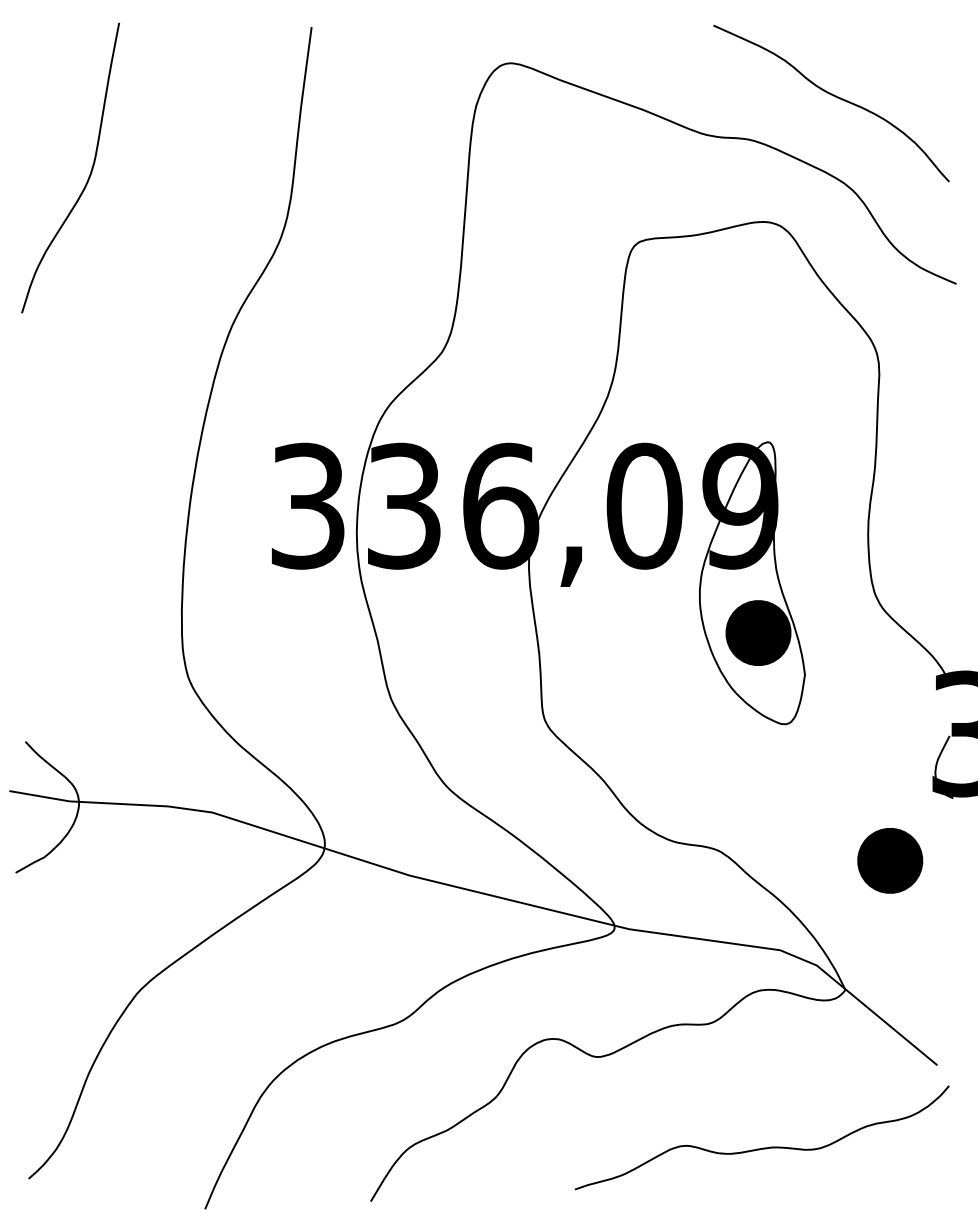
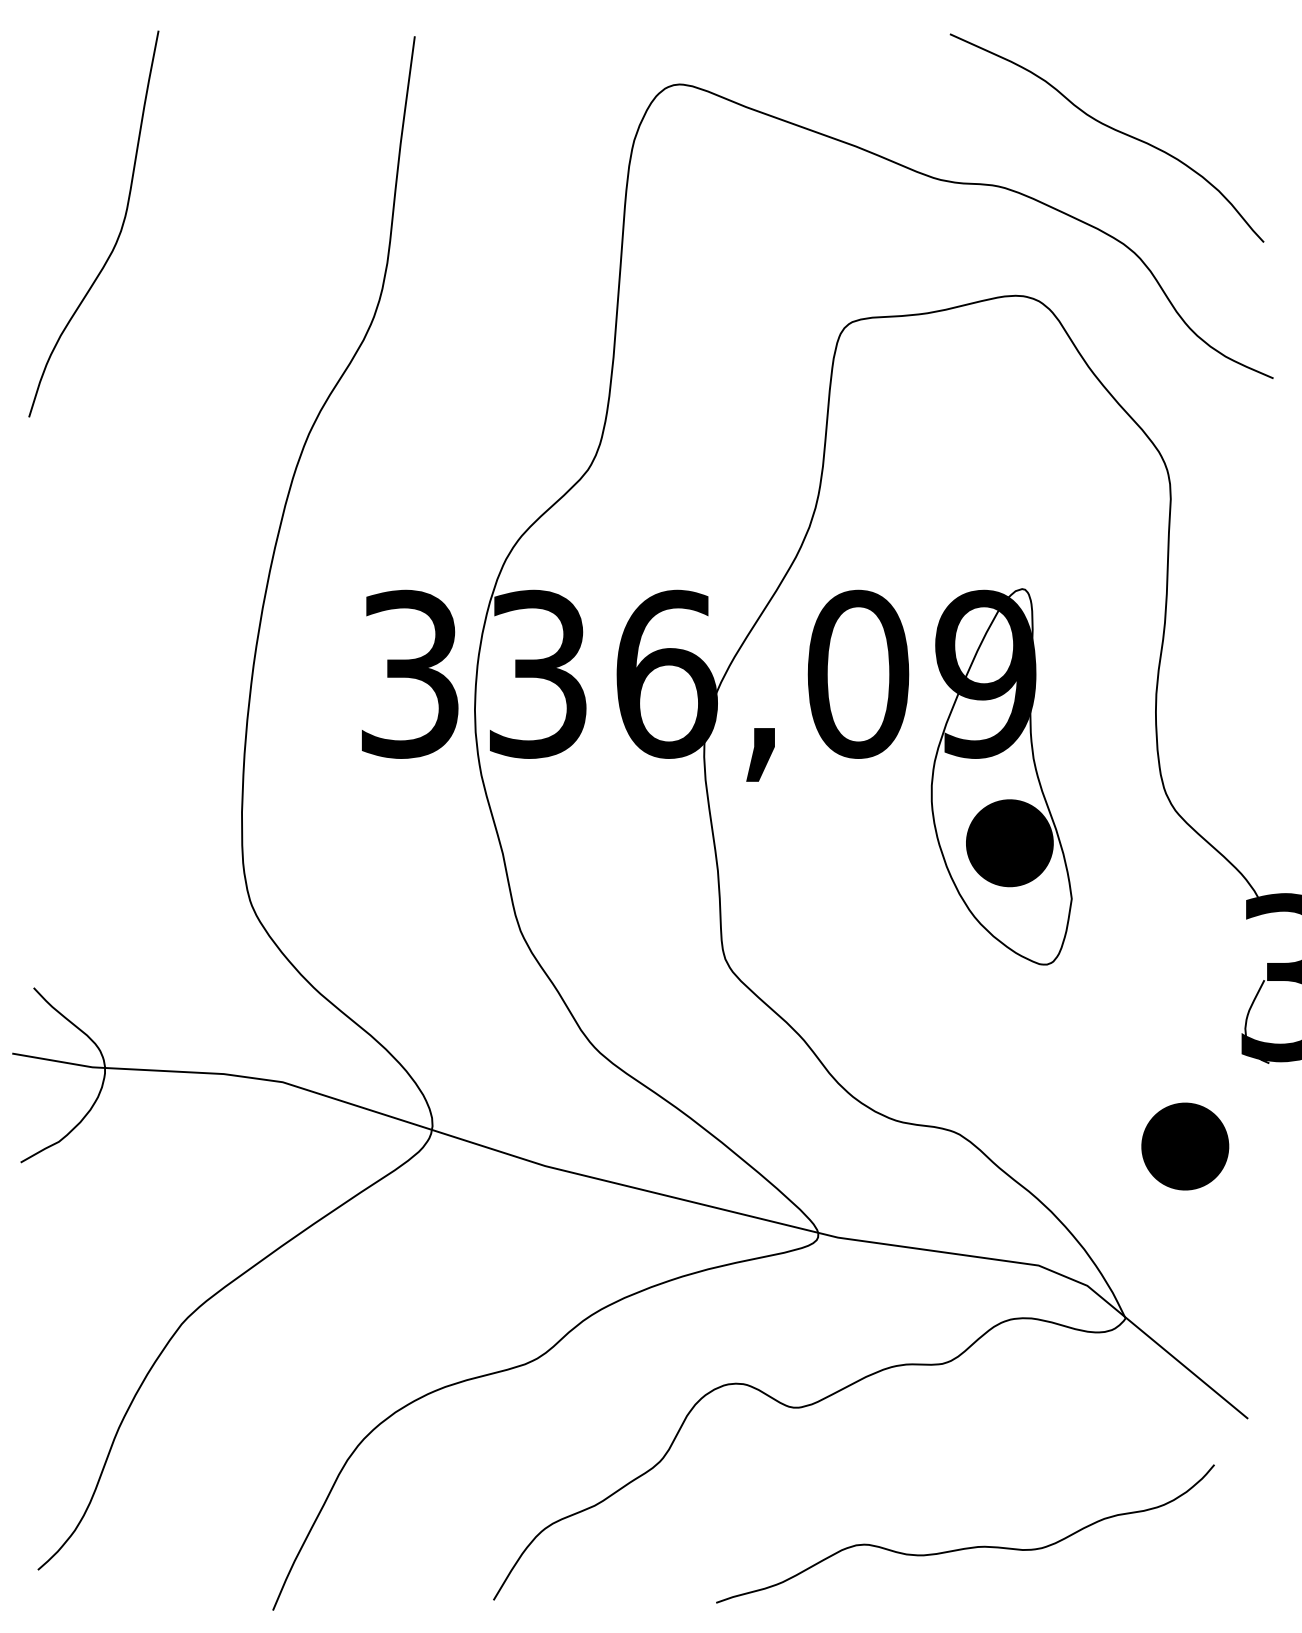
part: (762, 1147) -> (965, 1546), moved

